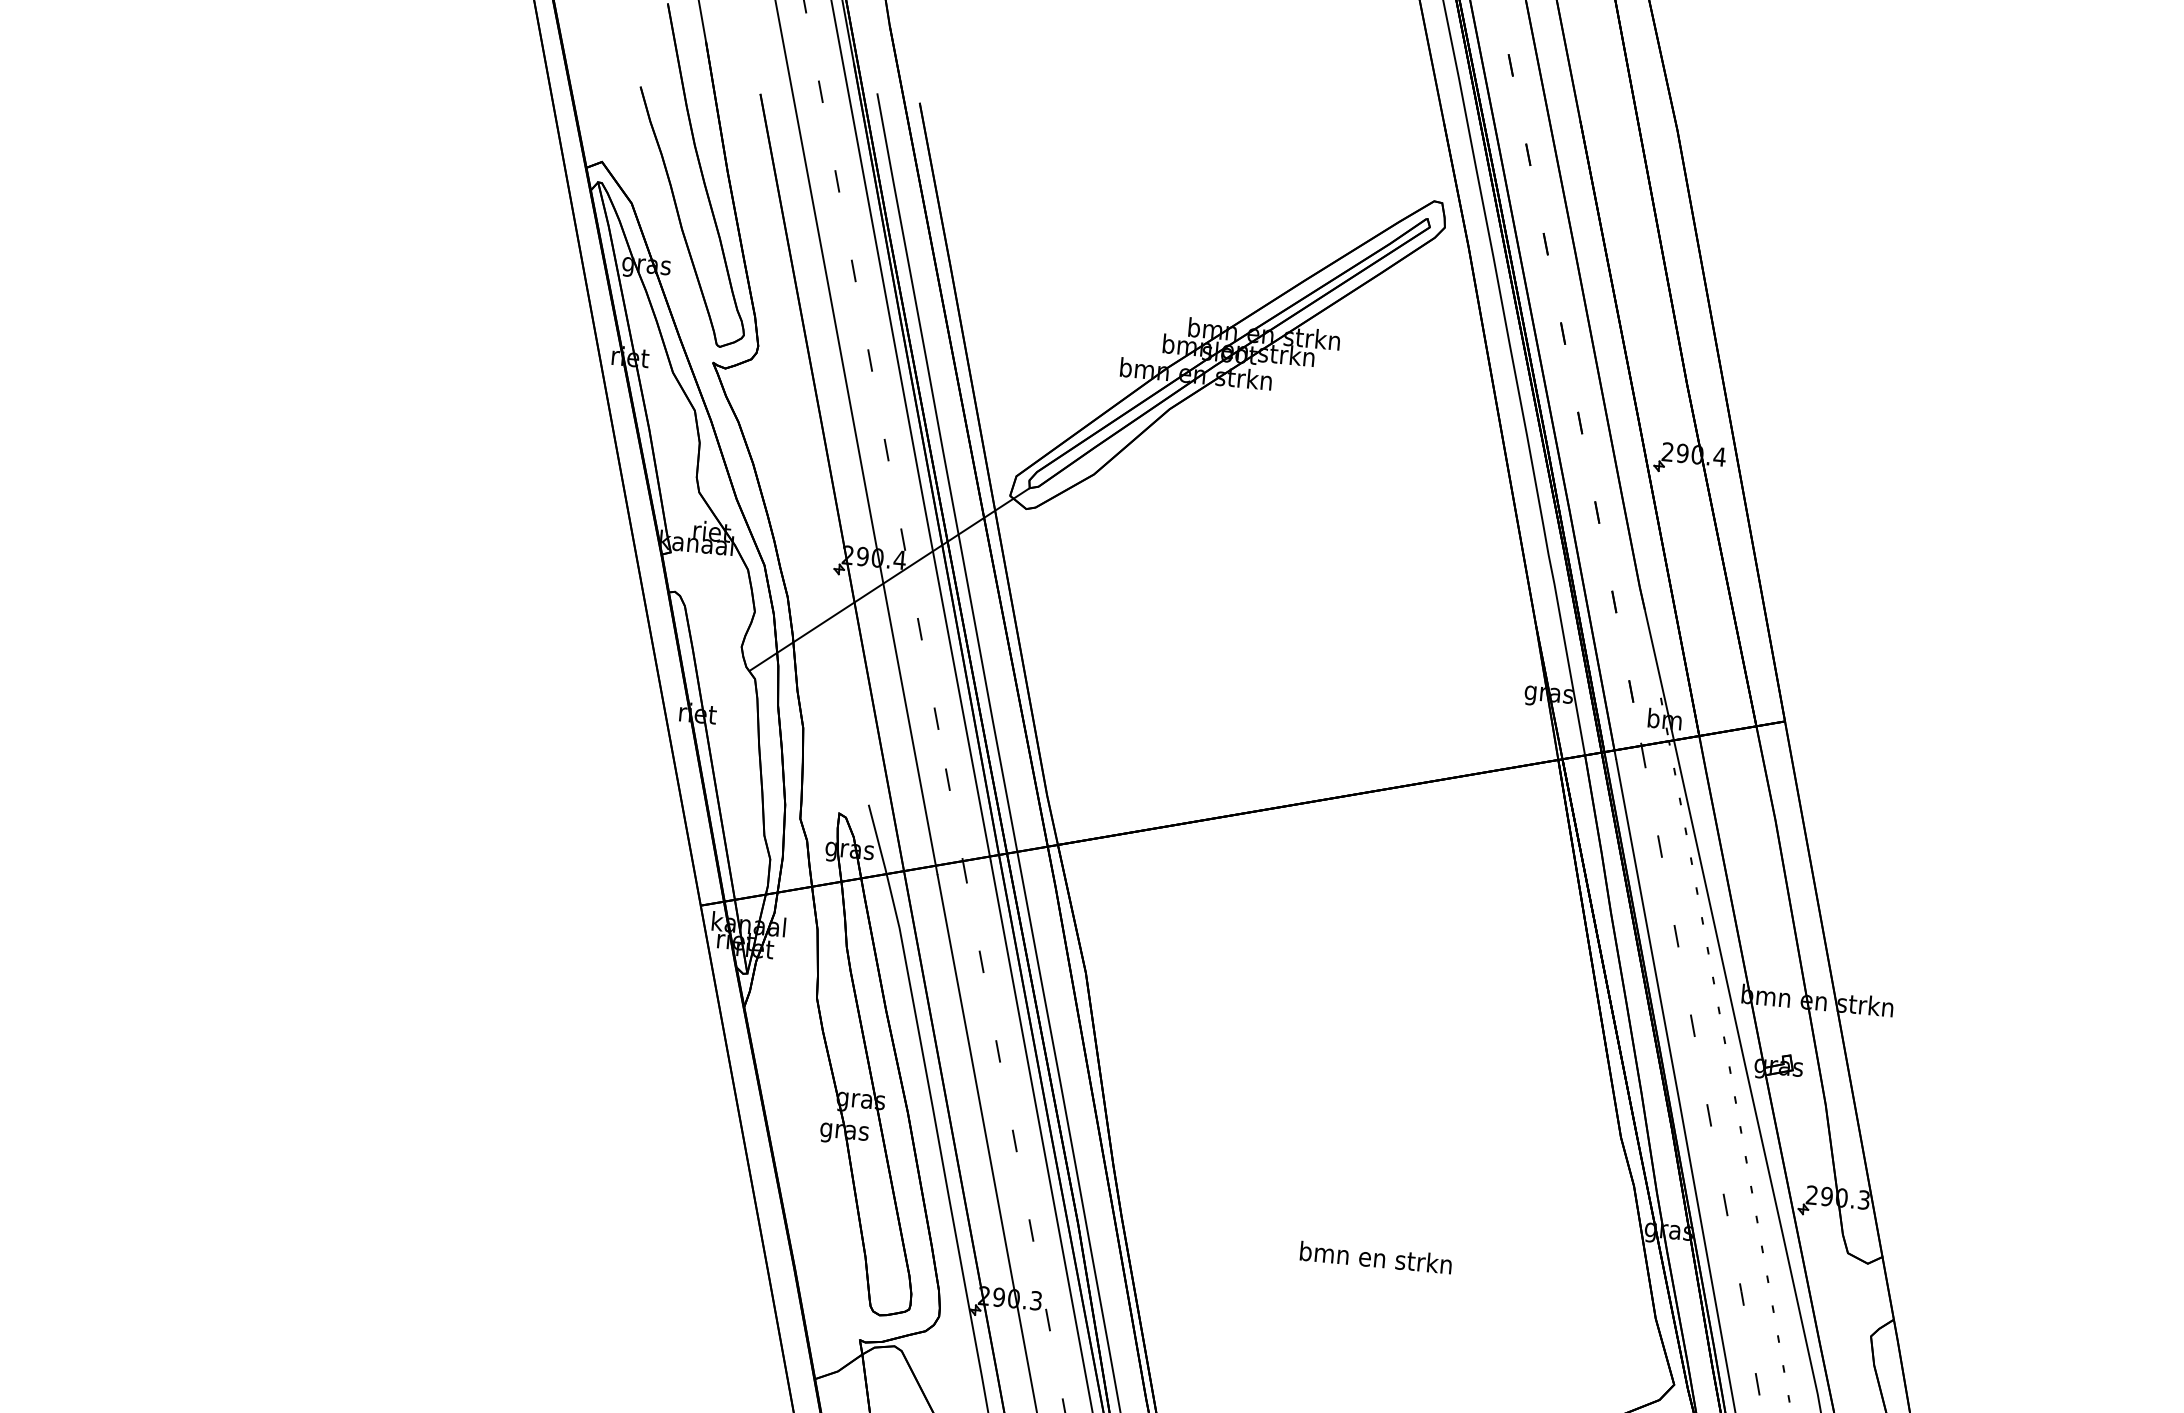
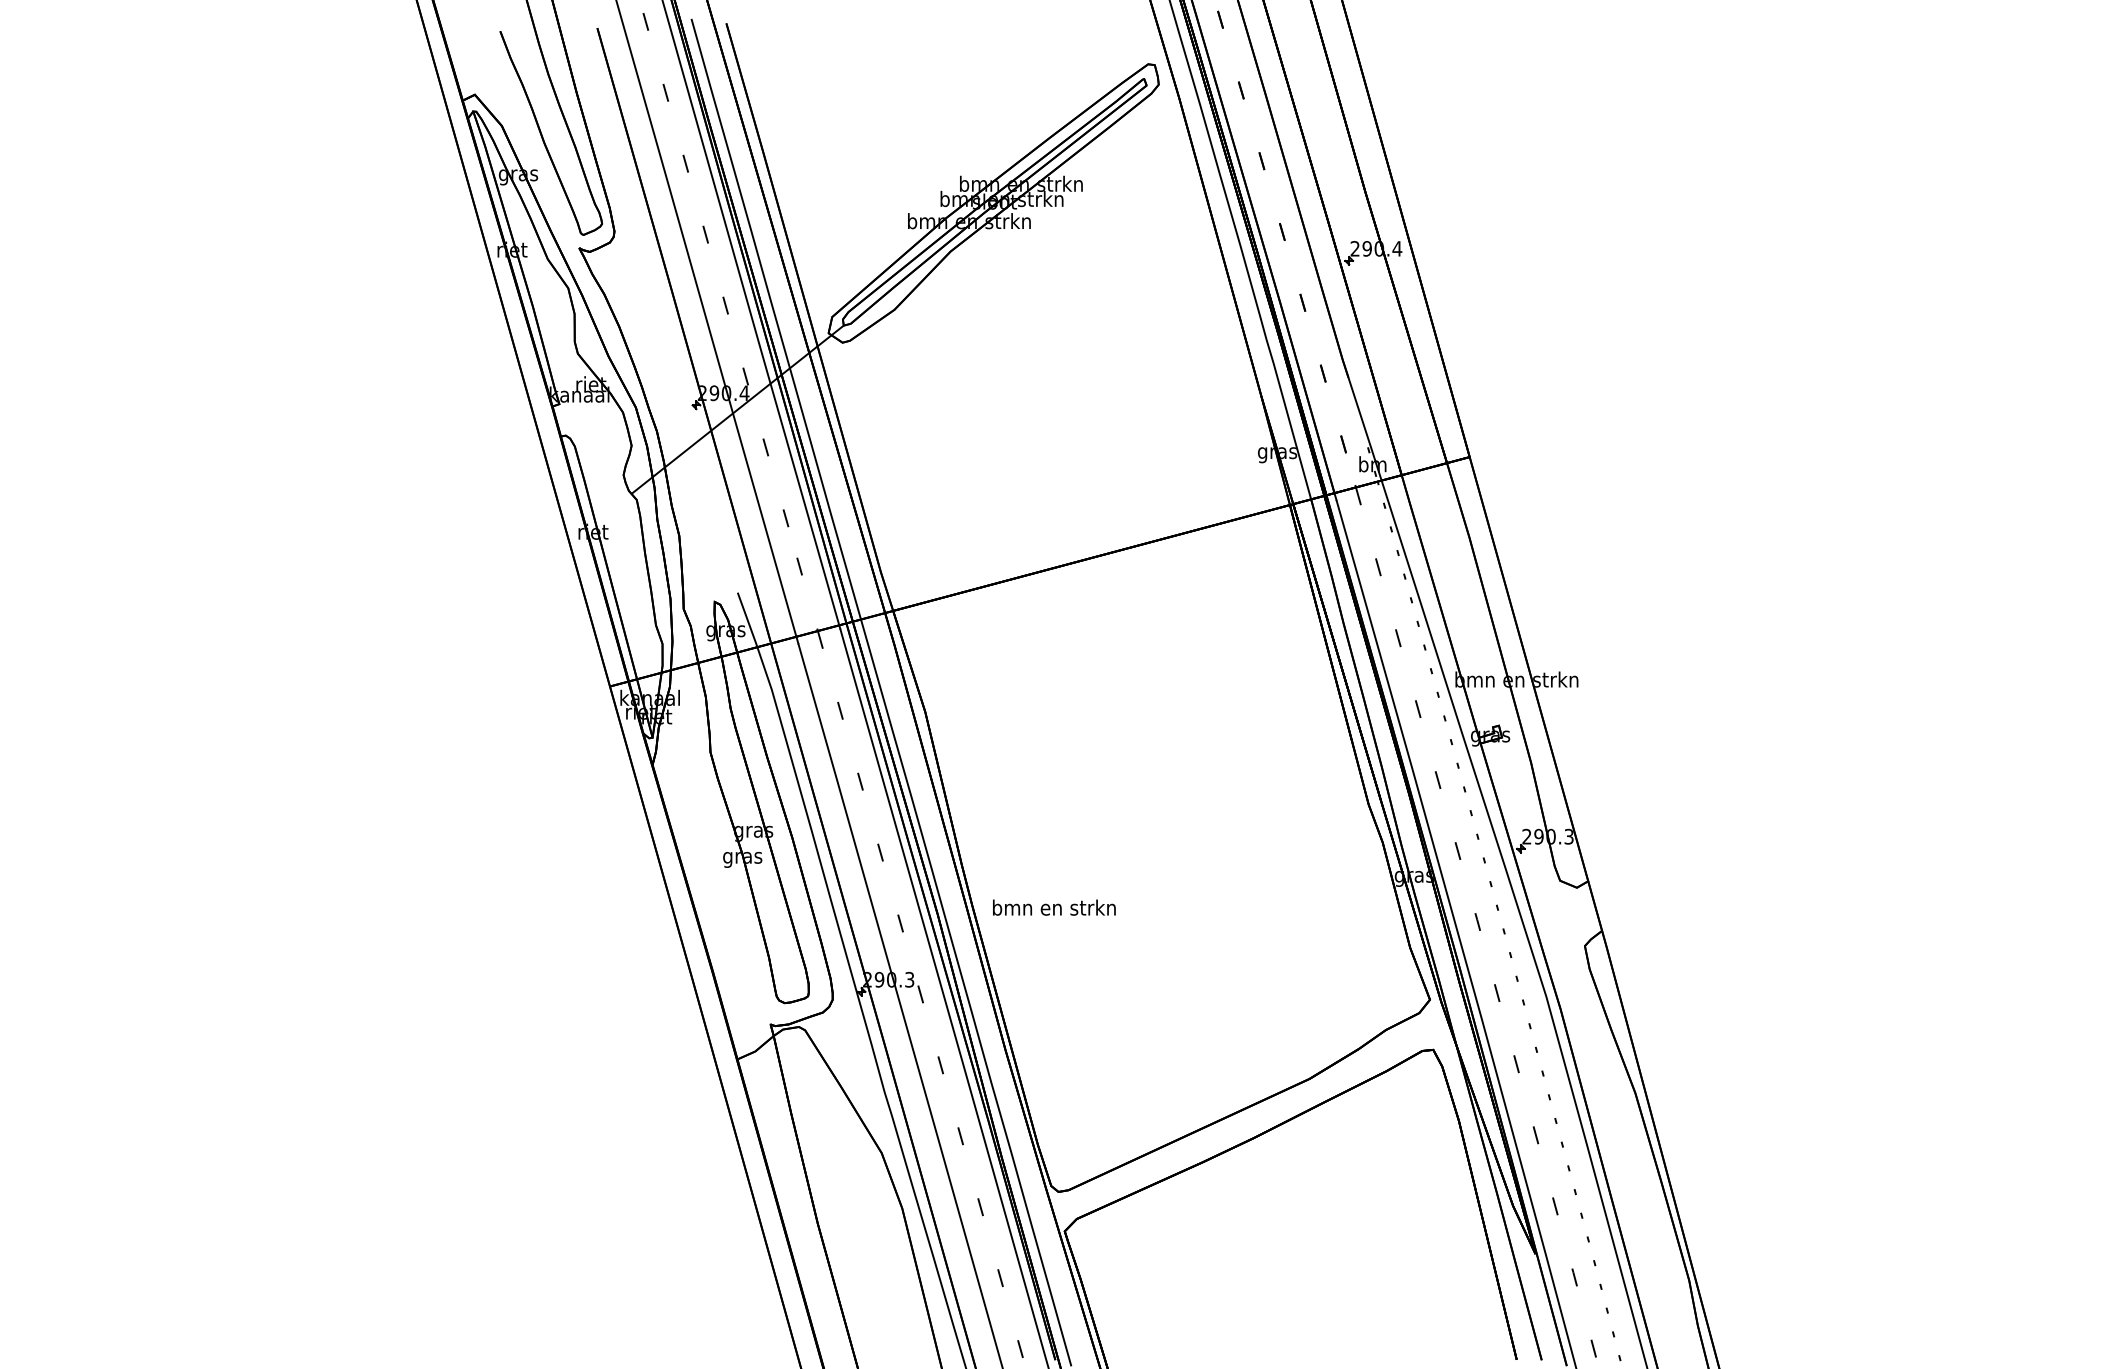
text: (1376, 1257) -> (1054, 907), moved

